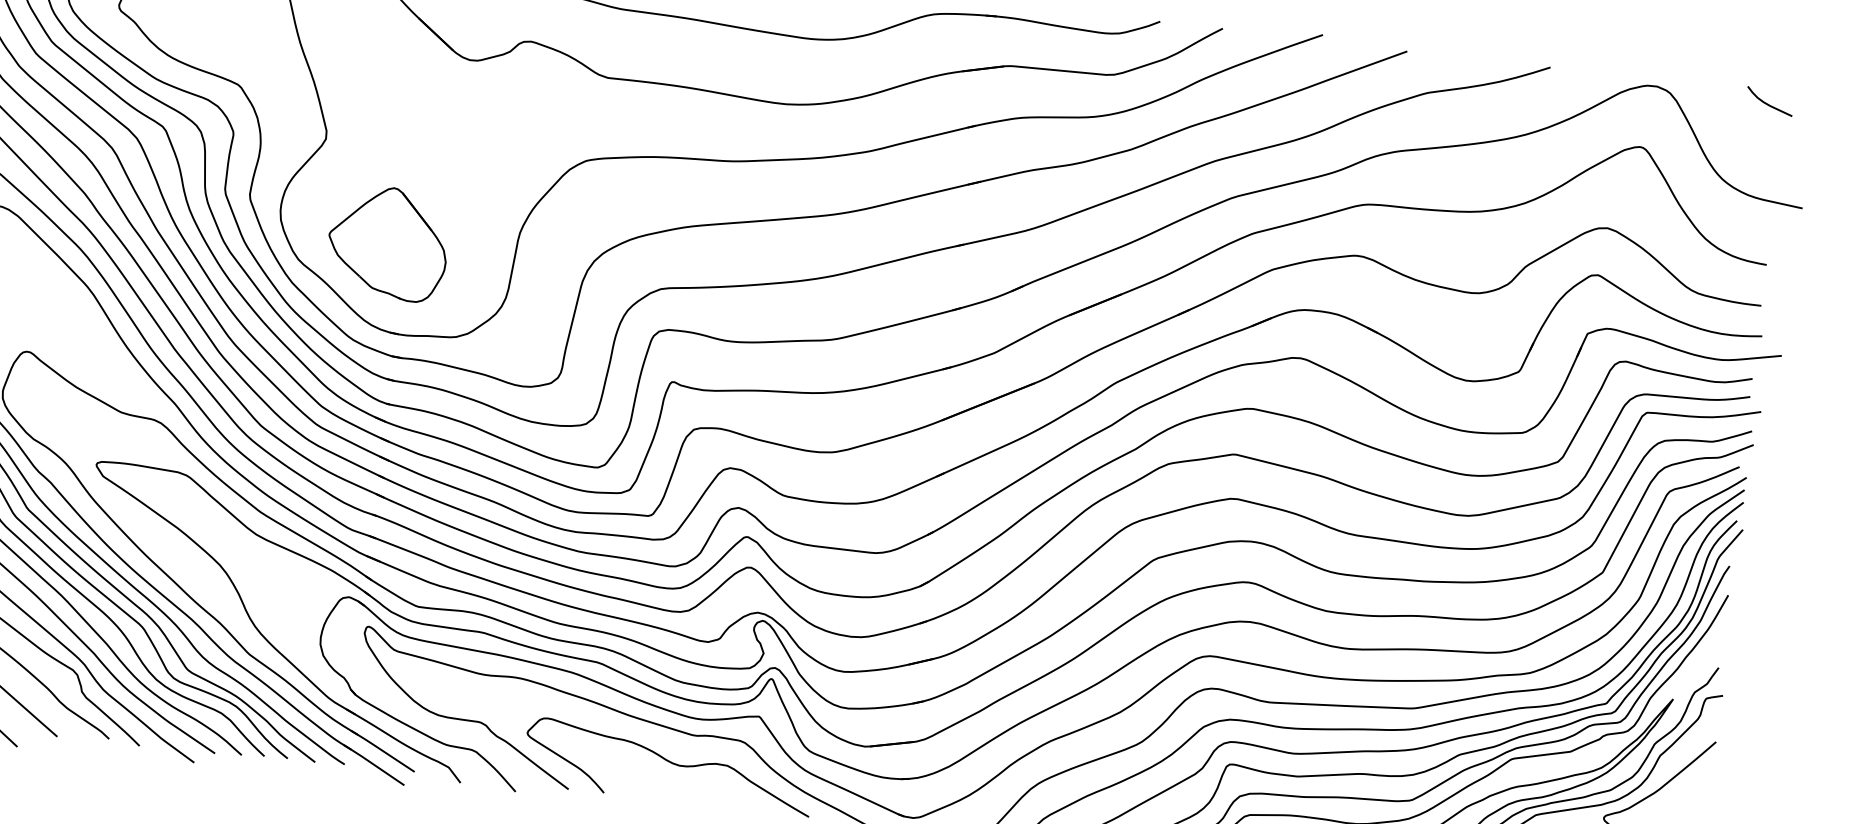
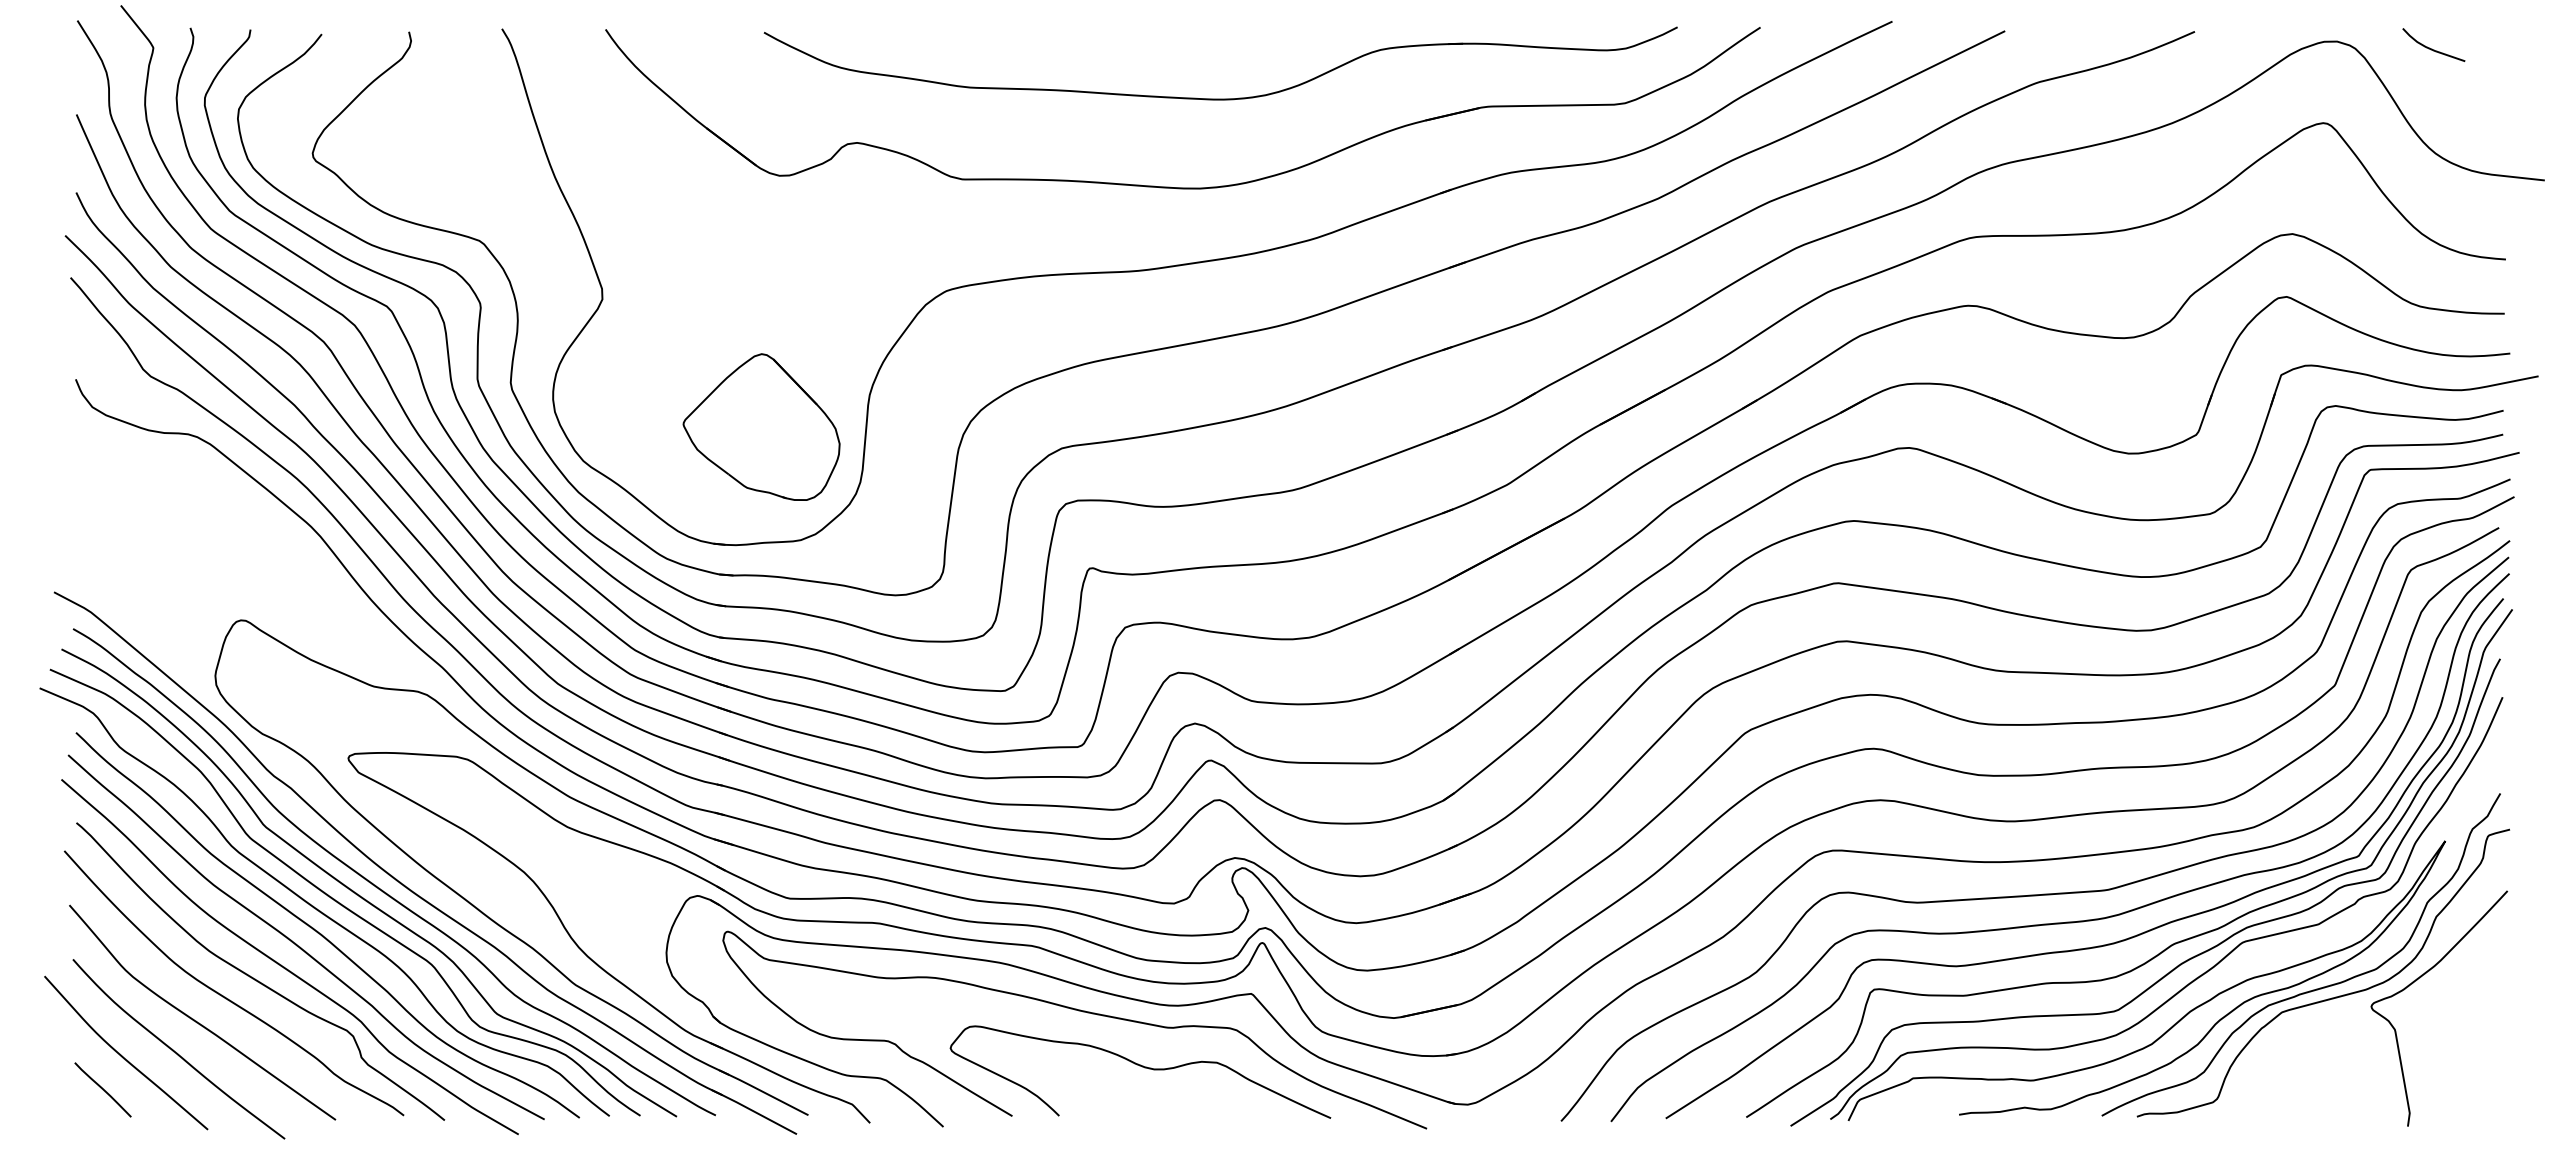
curve: (1768, 103) -> (2432, 48), moved
part: (388, 242) -> (761, 426), moved

